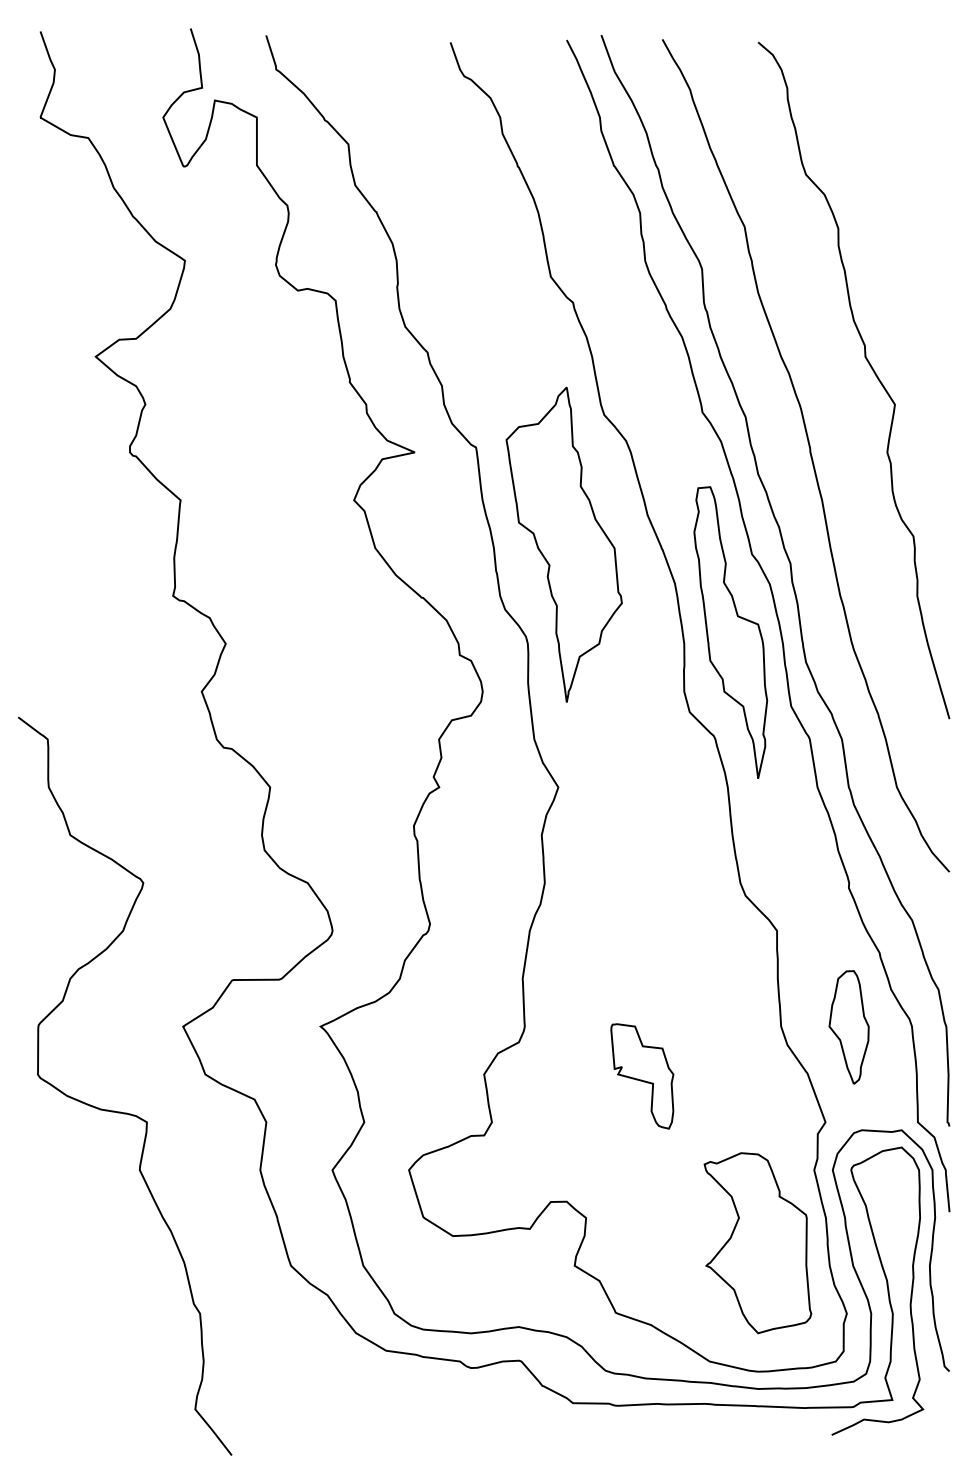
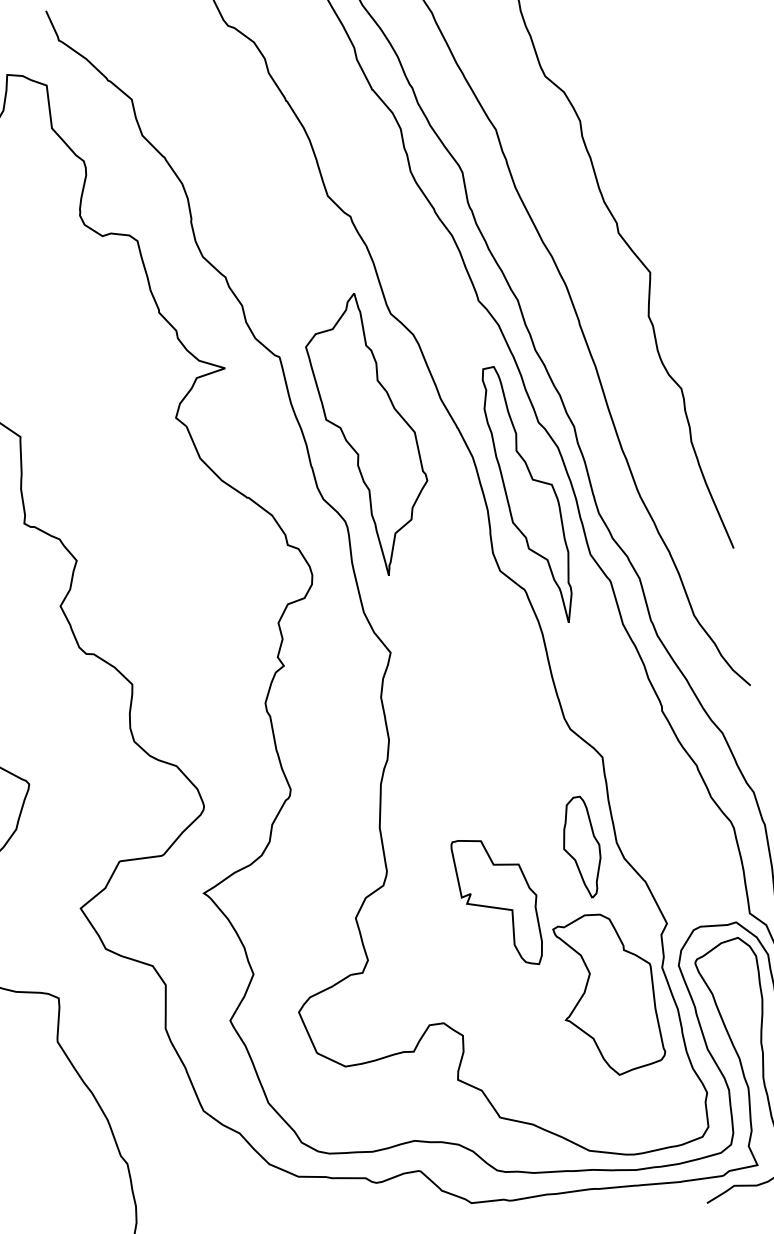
part: (848, 1027) -> (581, 847), moved
part: (642, 1076) -> (497, 902), size x1.4
part: (757, 1243) -> (609, 994), moved

